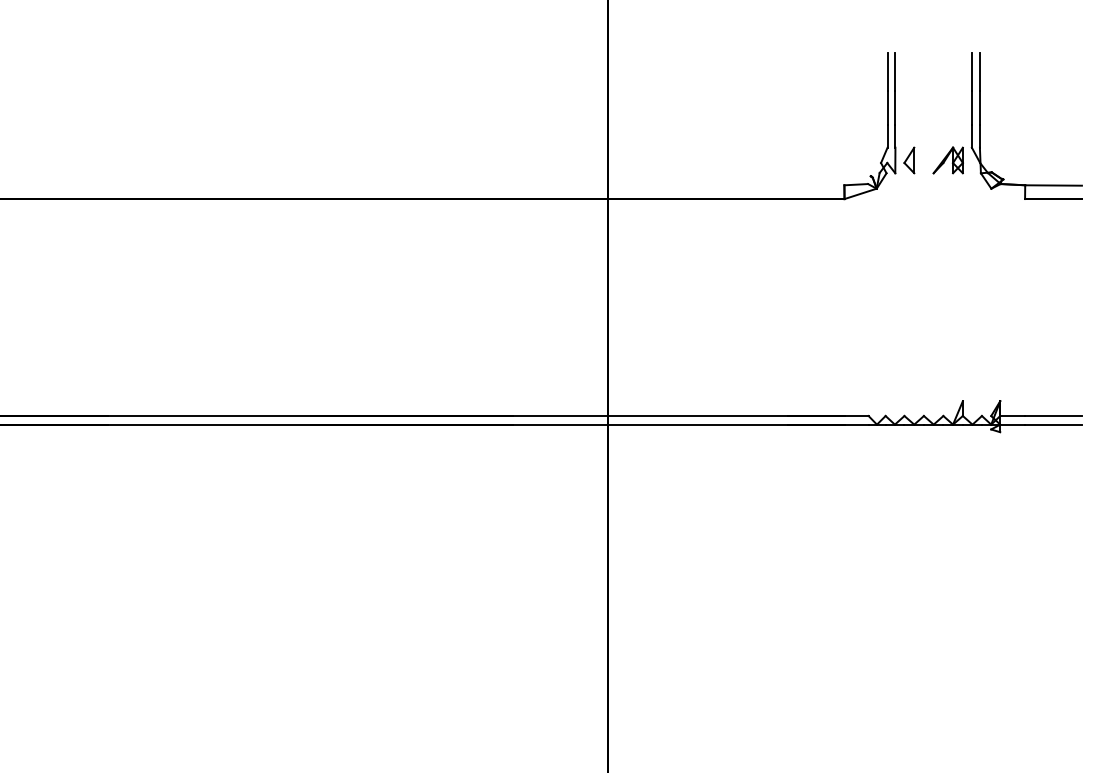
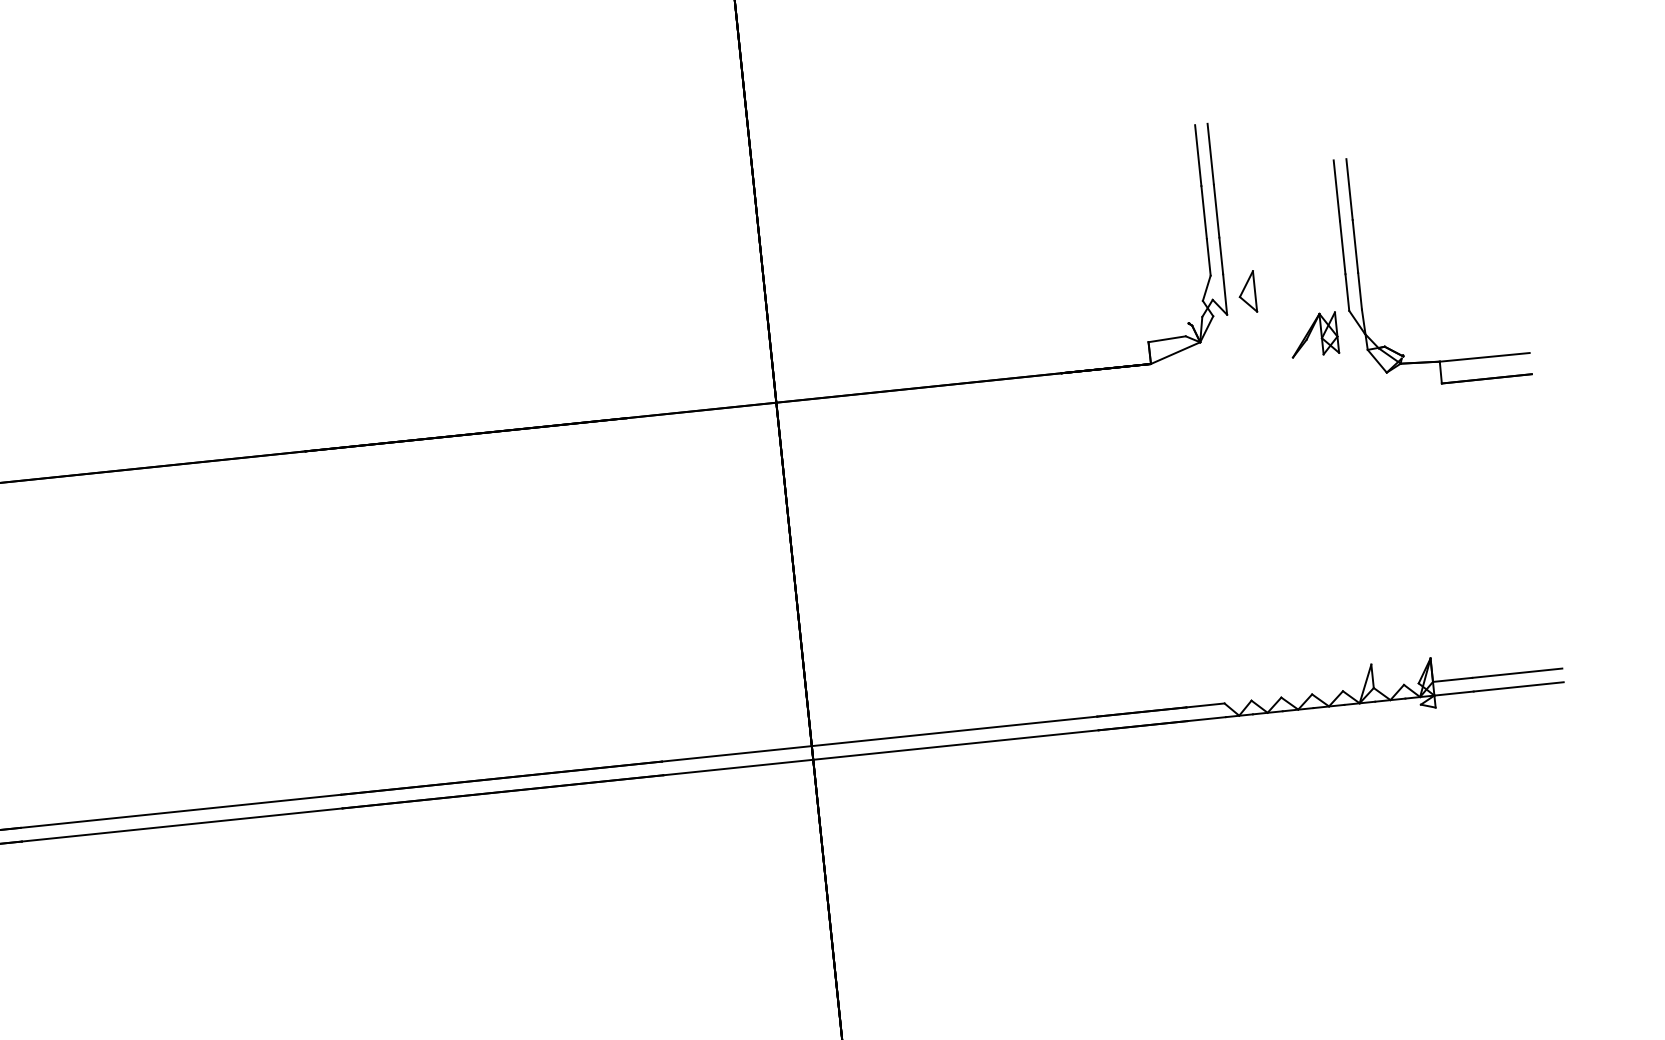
part: (980, 125) -> (1359, 274), moved

